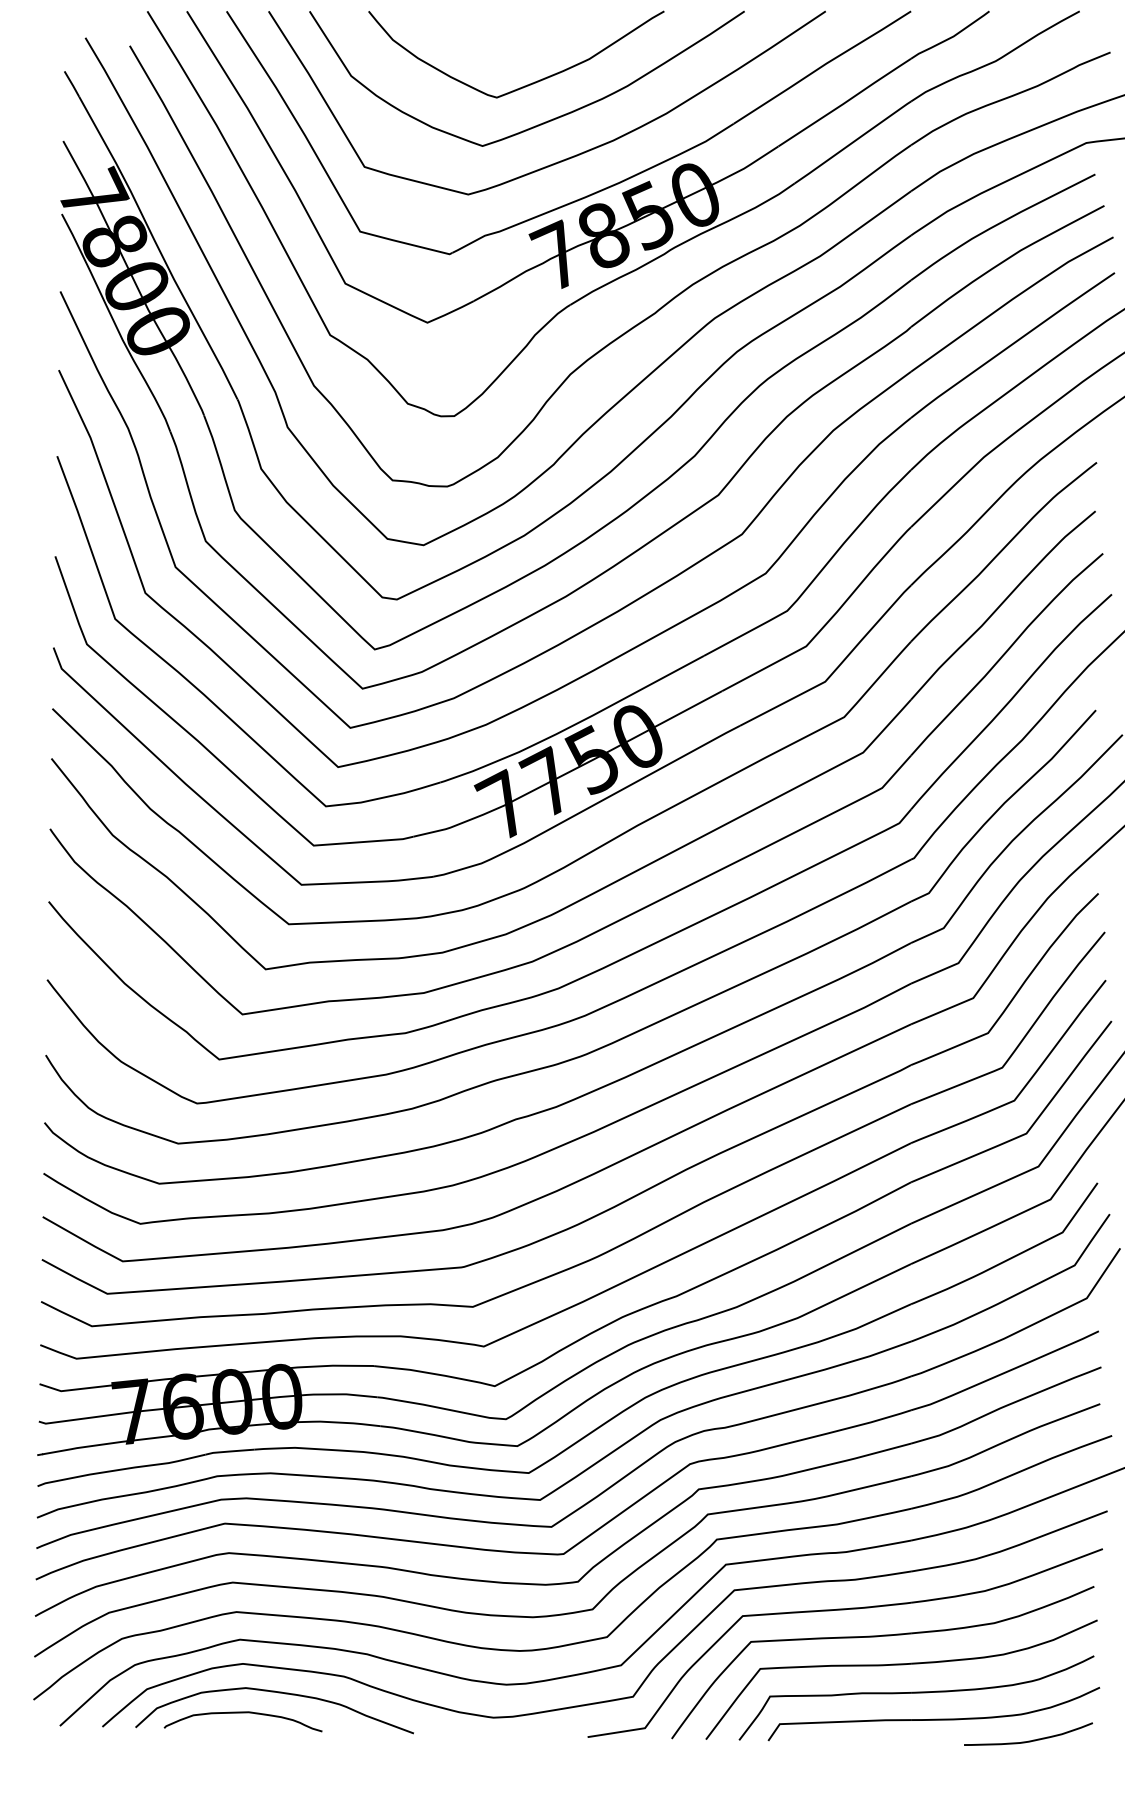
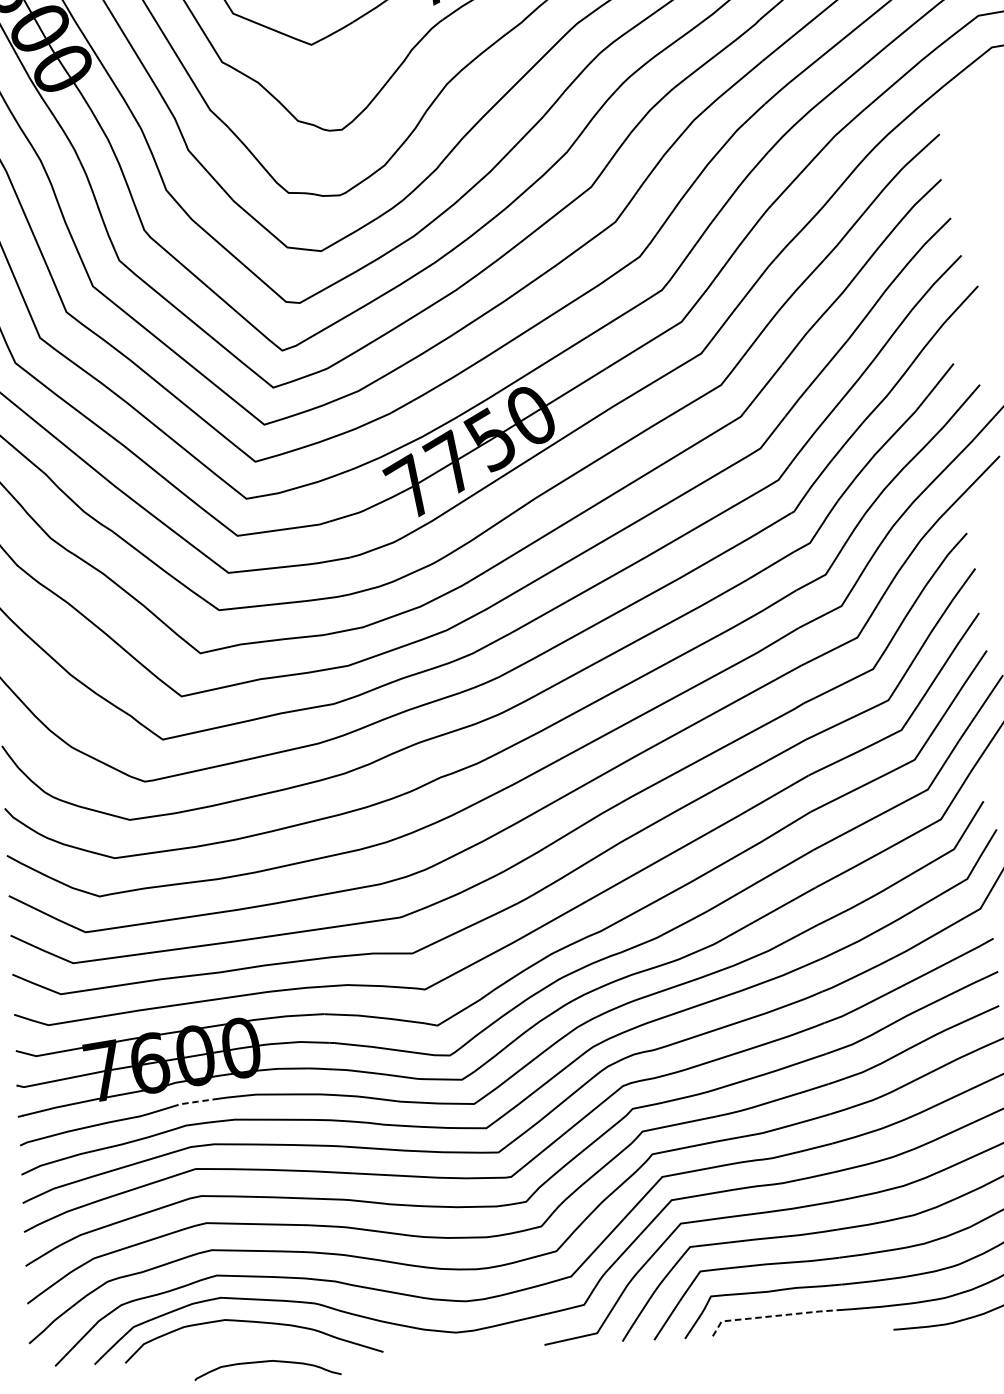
line: (229, 1451) -> (195, 1101), solid -> dashed
curve: (242, 1713) -> (266, 1362), moved
line: (834, 1722) -> (772, 1316), solid -> dashed

